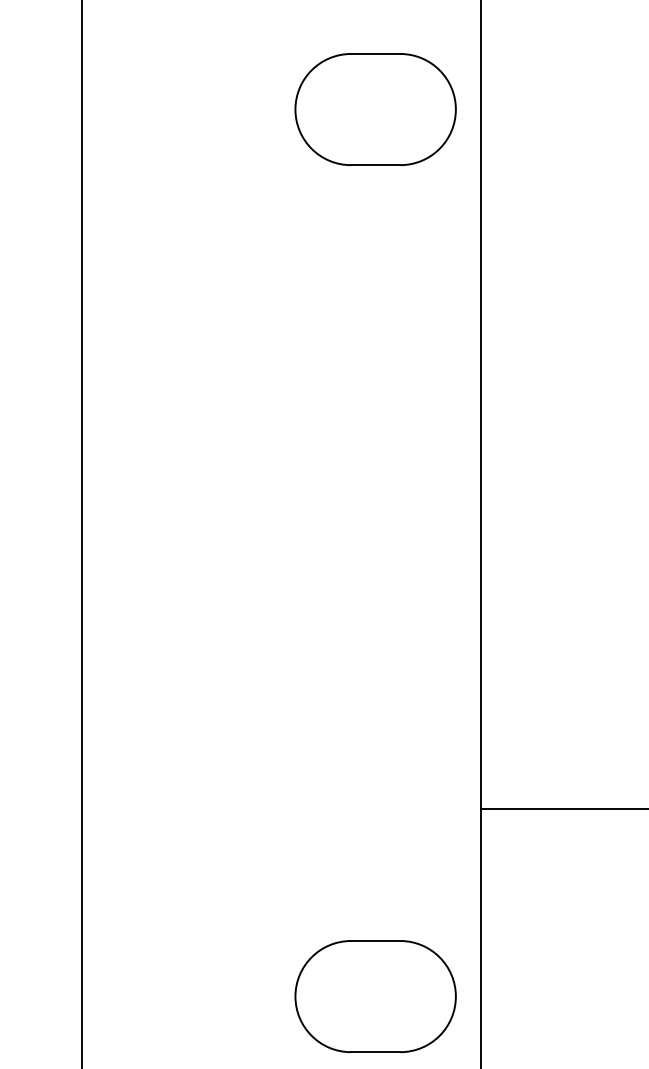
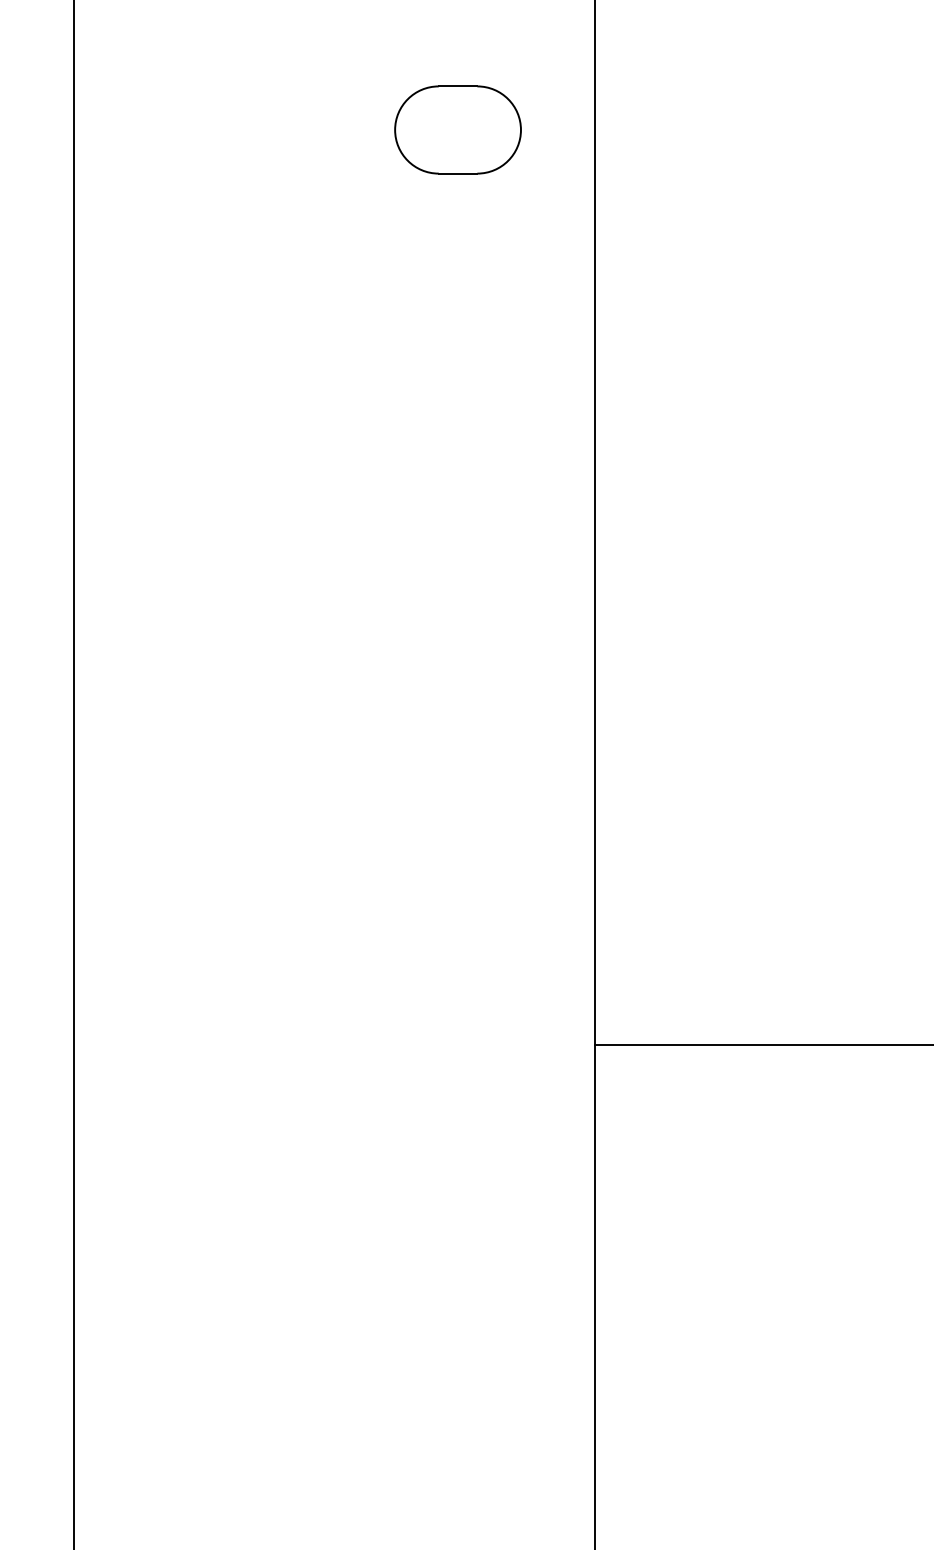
part: (375, 109) -> (457, 129), size x0.6
part: (375, 996) -> (457, 1289), removed

